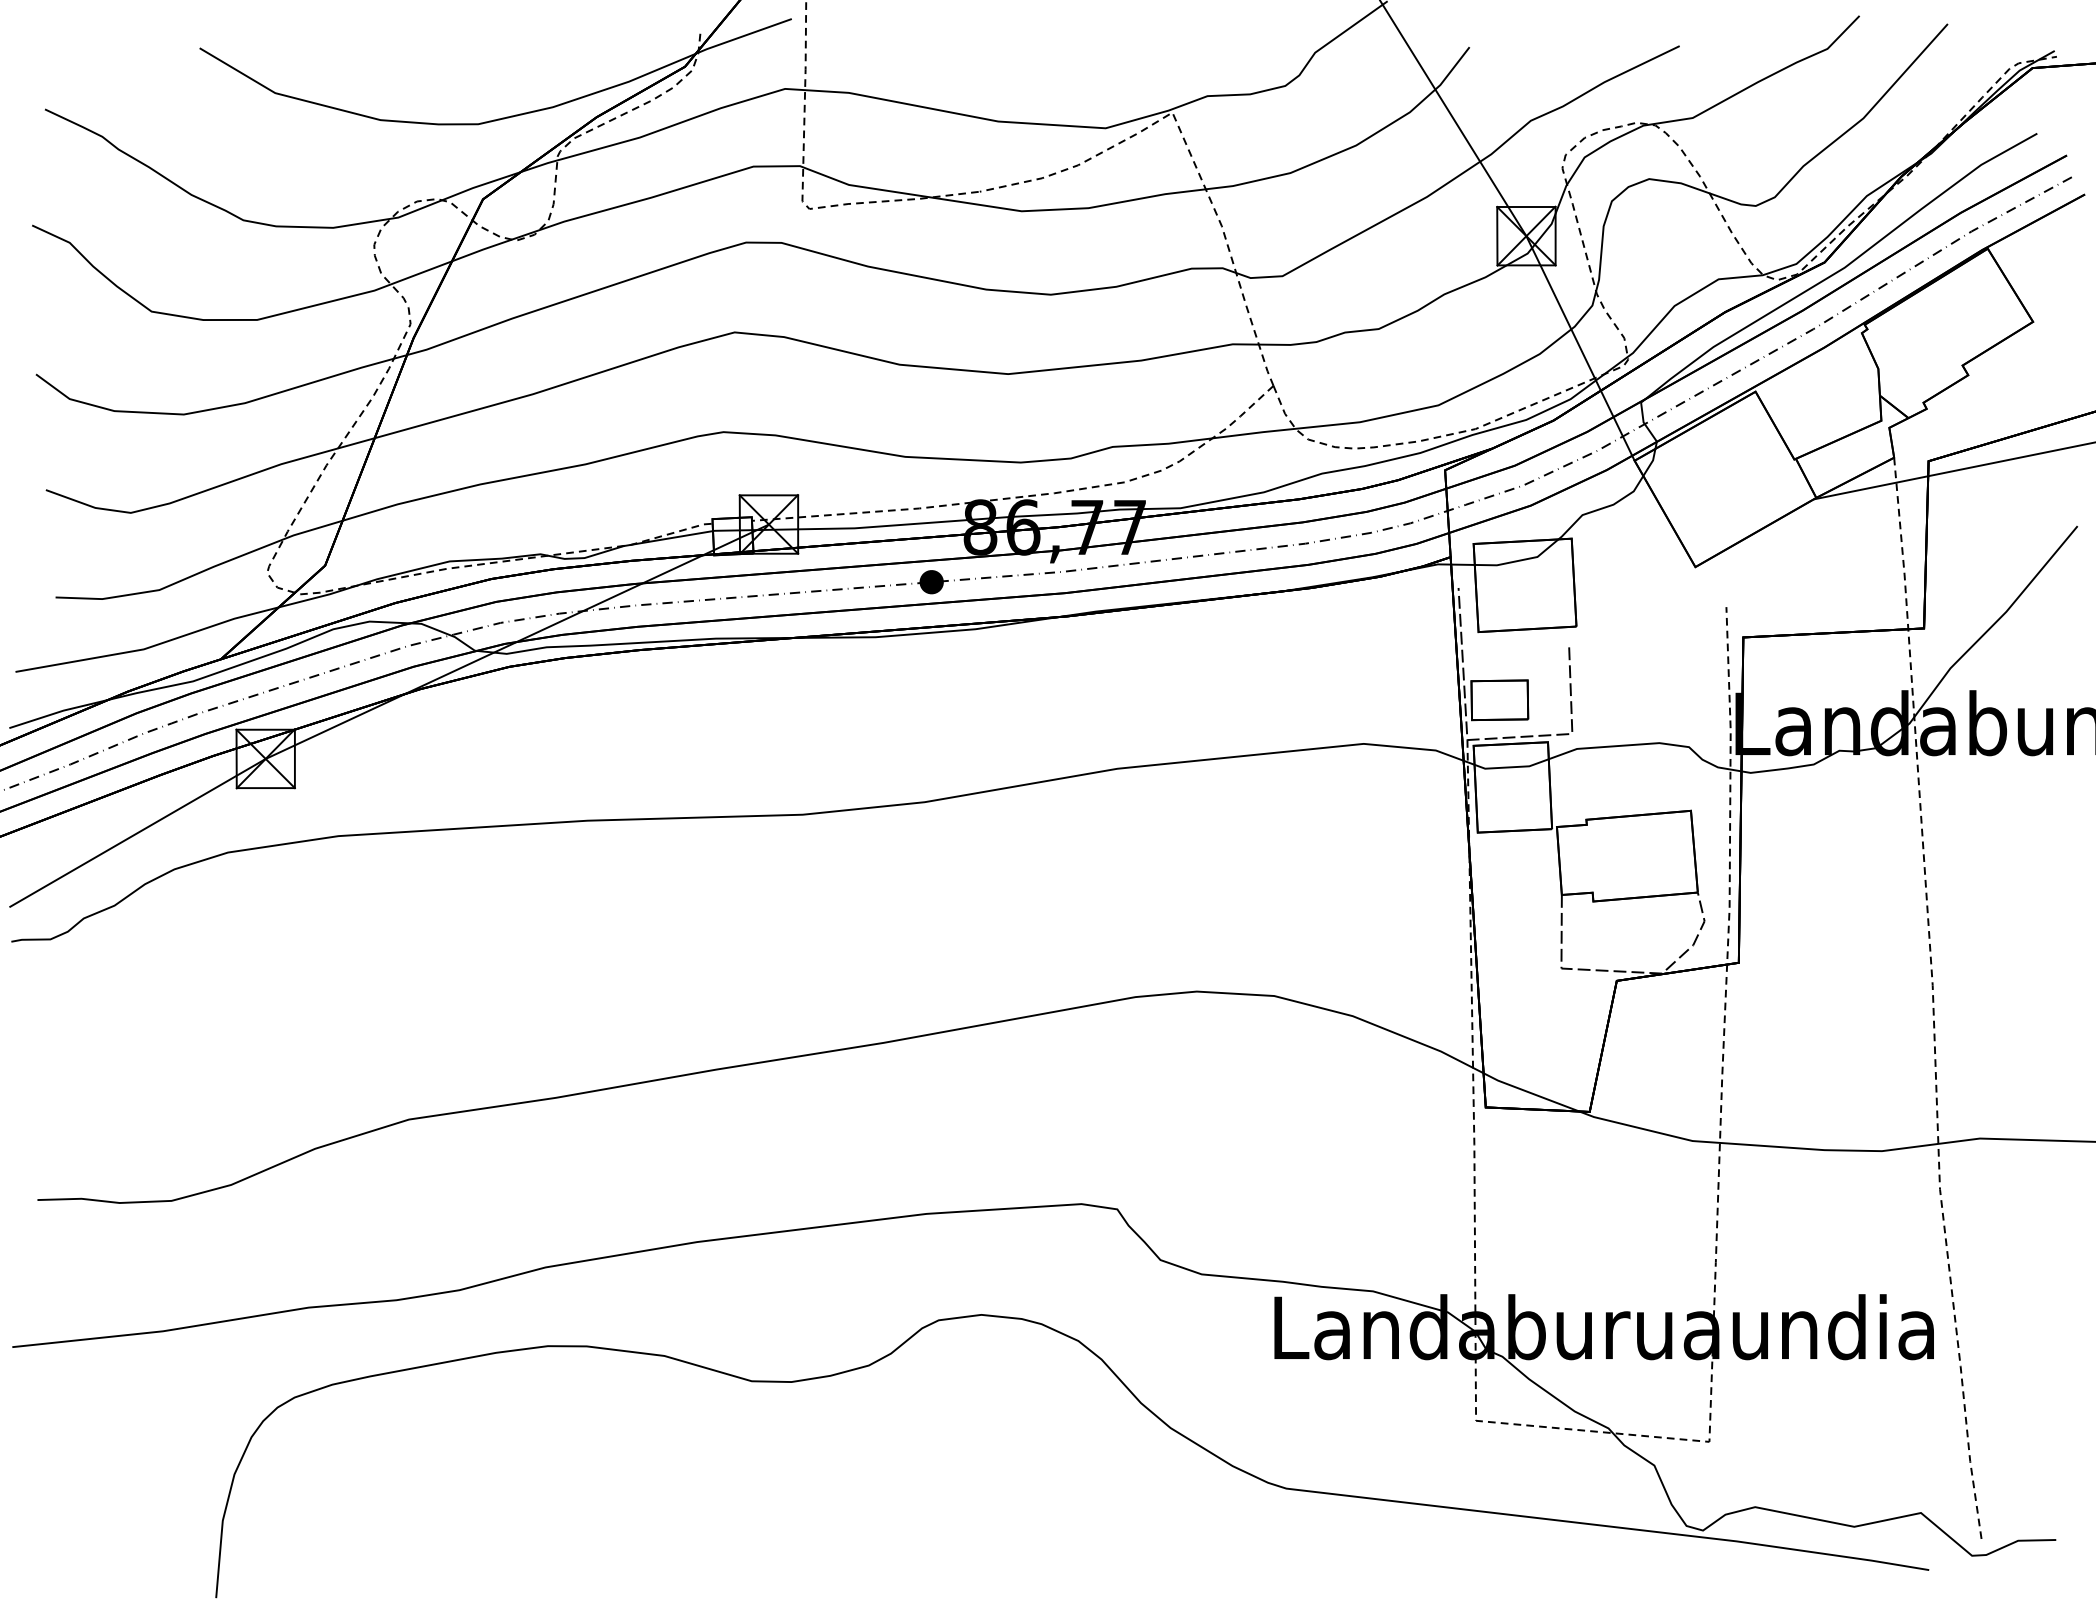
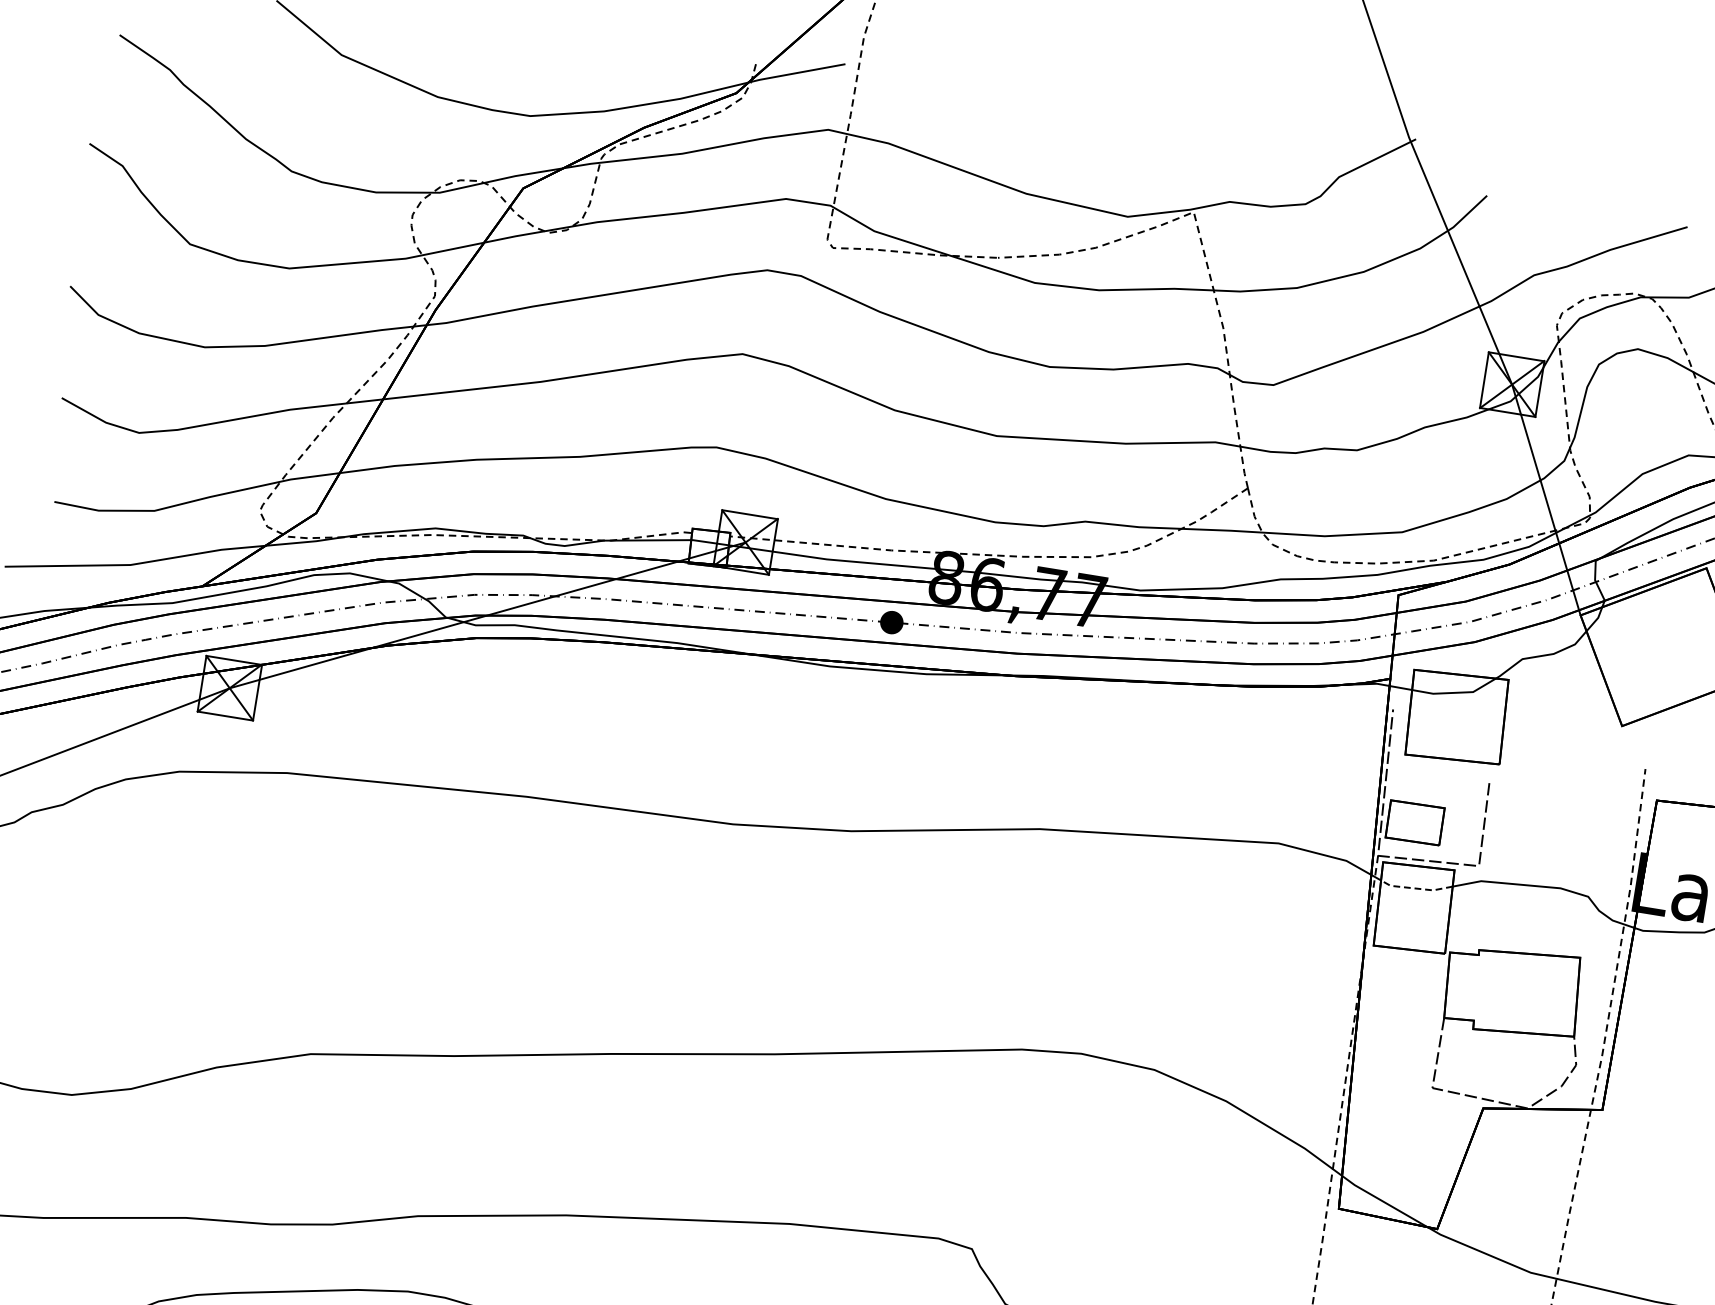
line: (1511, 767) -> (1415, 888), solid -> dashed

